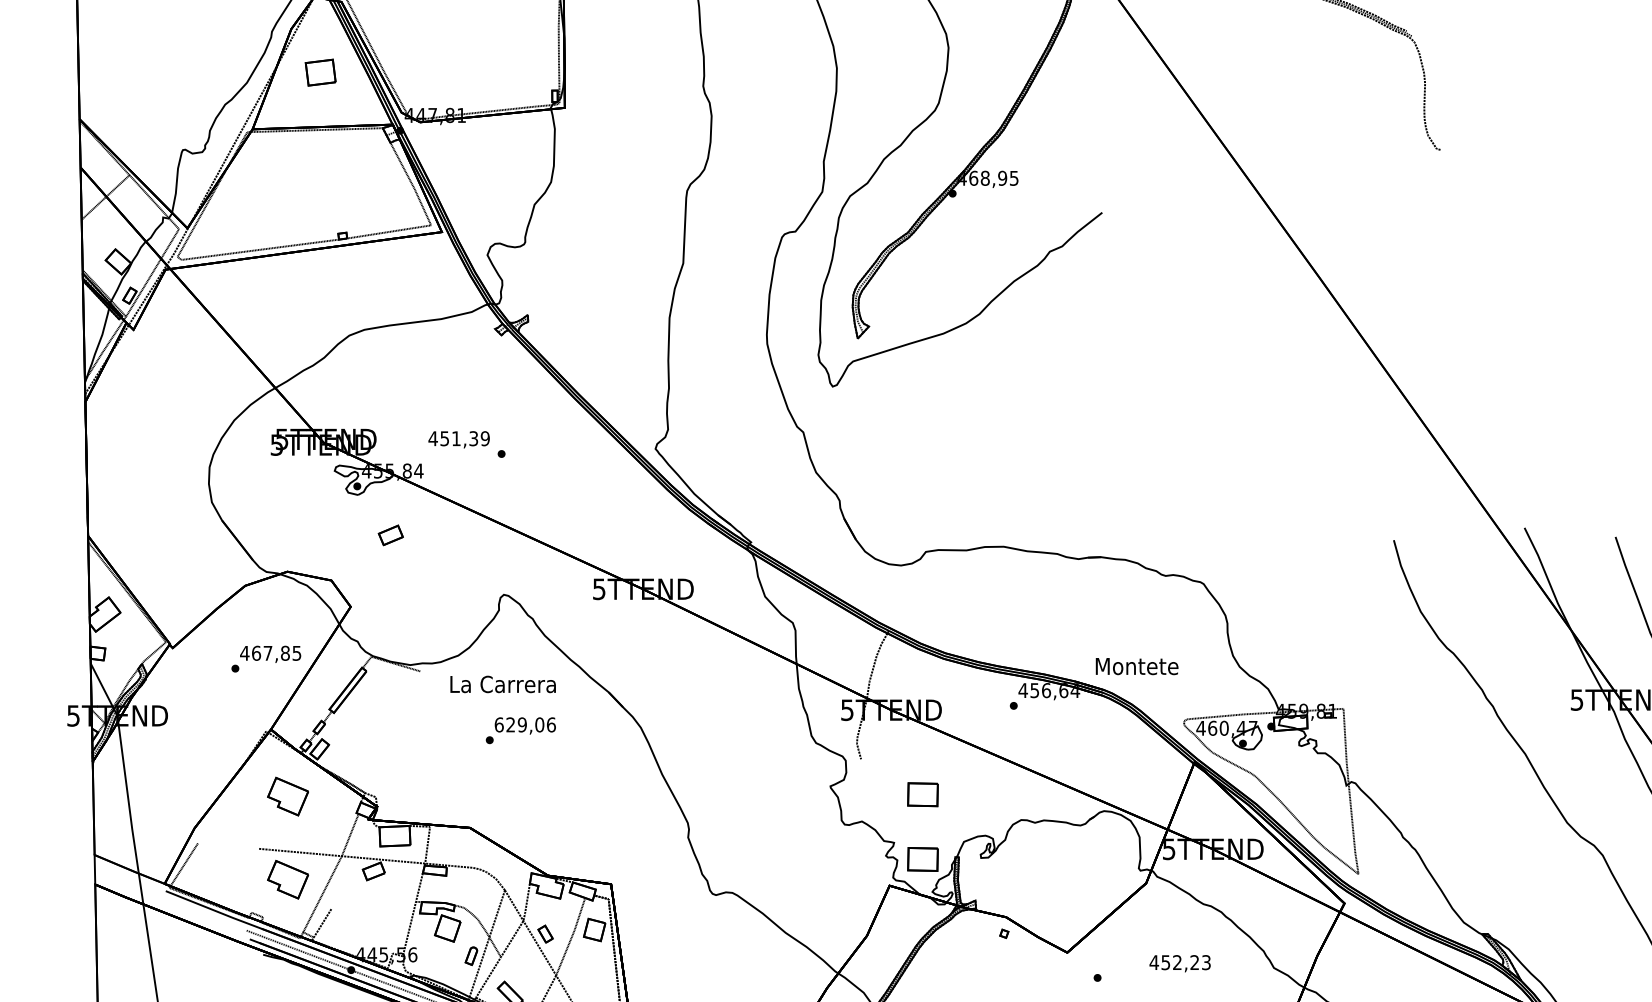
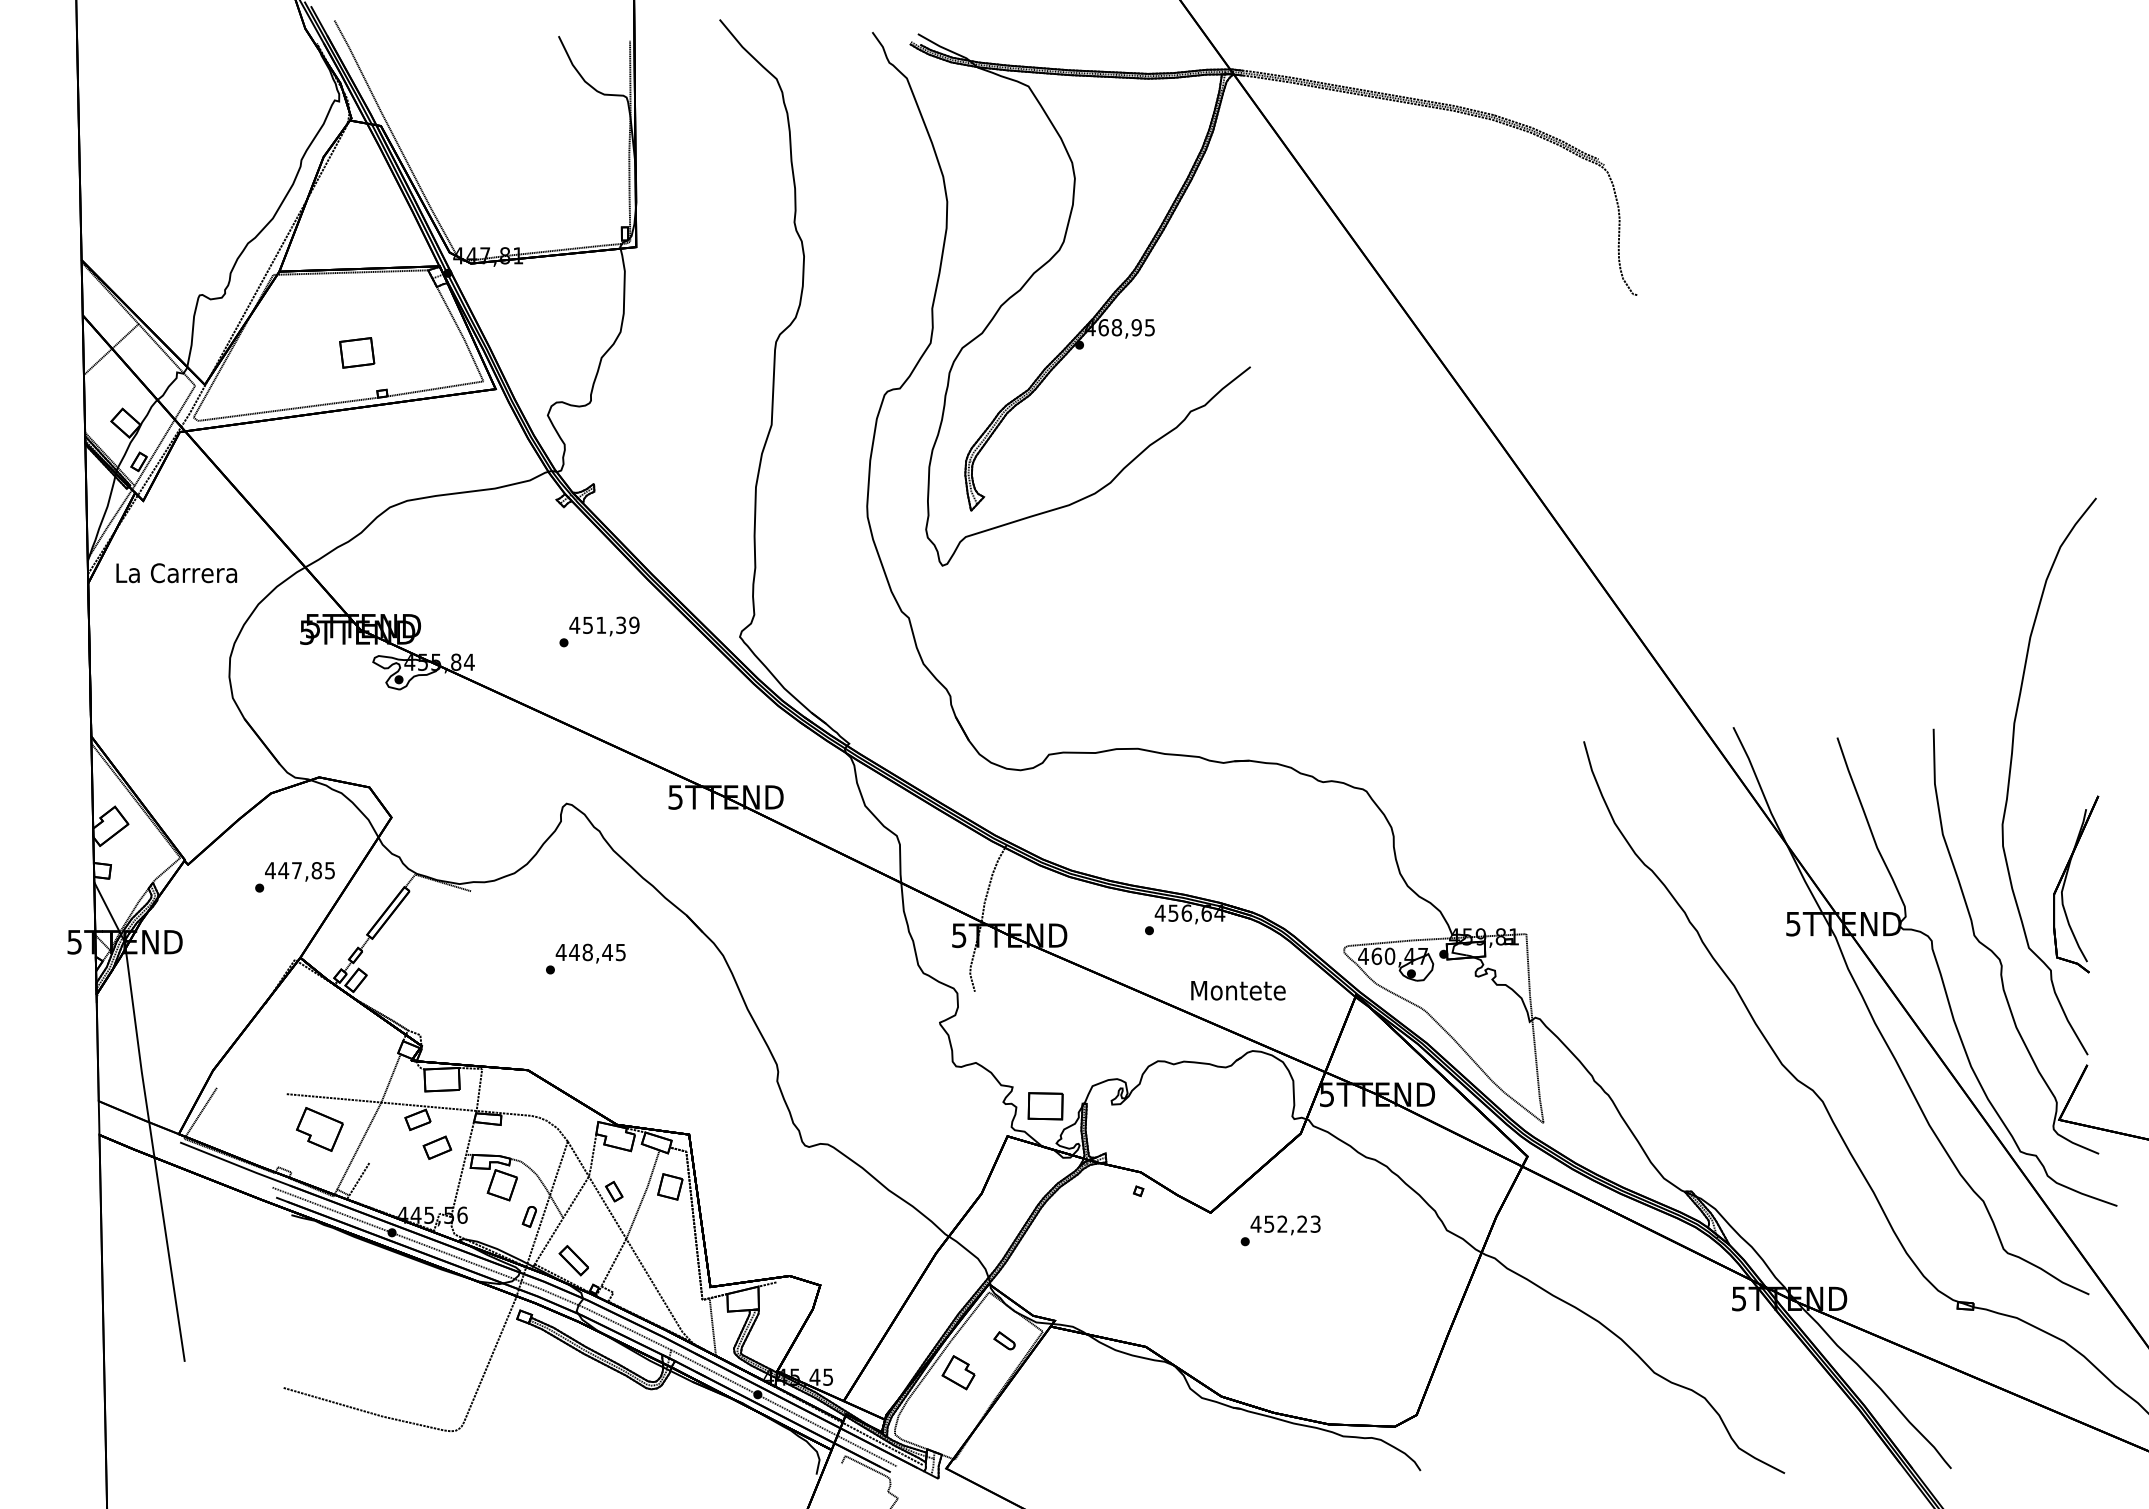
part: (320, 72) -> (357, 352), moved
text: (459, 439) -> (604, 626), moved
part: (390, 535) -> (437, 1147), moved
text: (256, 653) -> (283, 870), 467,85 -> 447,85
text: (1137, 666) -> (1238, 990), moved
text: (502, 684) -> (176, 573), moved
text: (524, 724) -> (590, 952), 629,06 -> 448,45
part: (922, 794) -> (1045, 1032), removed
part: (287, 796) -> (319, 1034), removed
text: (1180, 963) -> (1285, 1225), moved

